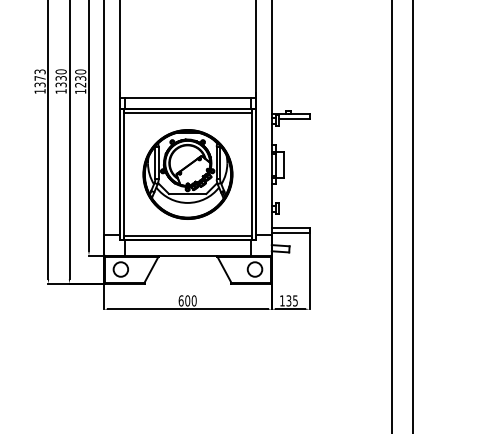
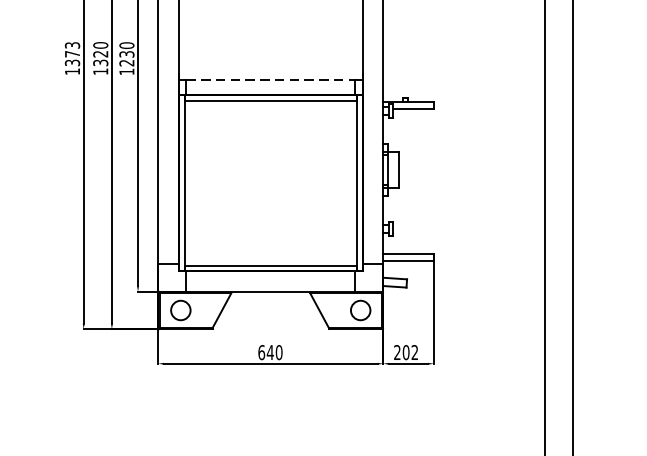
text: (61, 78) -> (101, 54), 1330 -> 1320
line: (187, 97) -> (270, 79), solid -> dashed
part: (187, 174) -> (270, 183), removed
text: (187, 300) -> (270, 352), 600 -> 640
text: (288, 300) -> (405, 352), 135 -> 202

